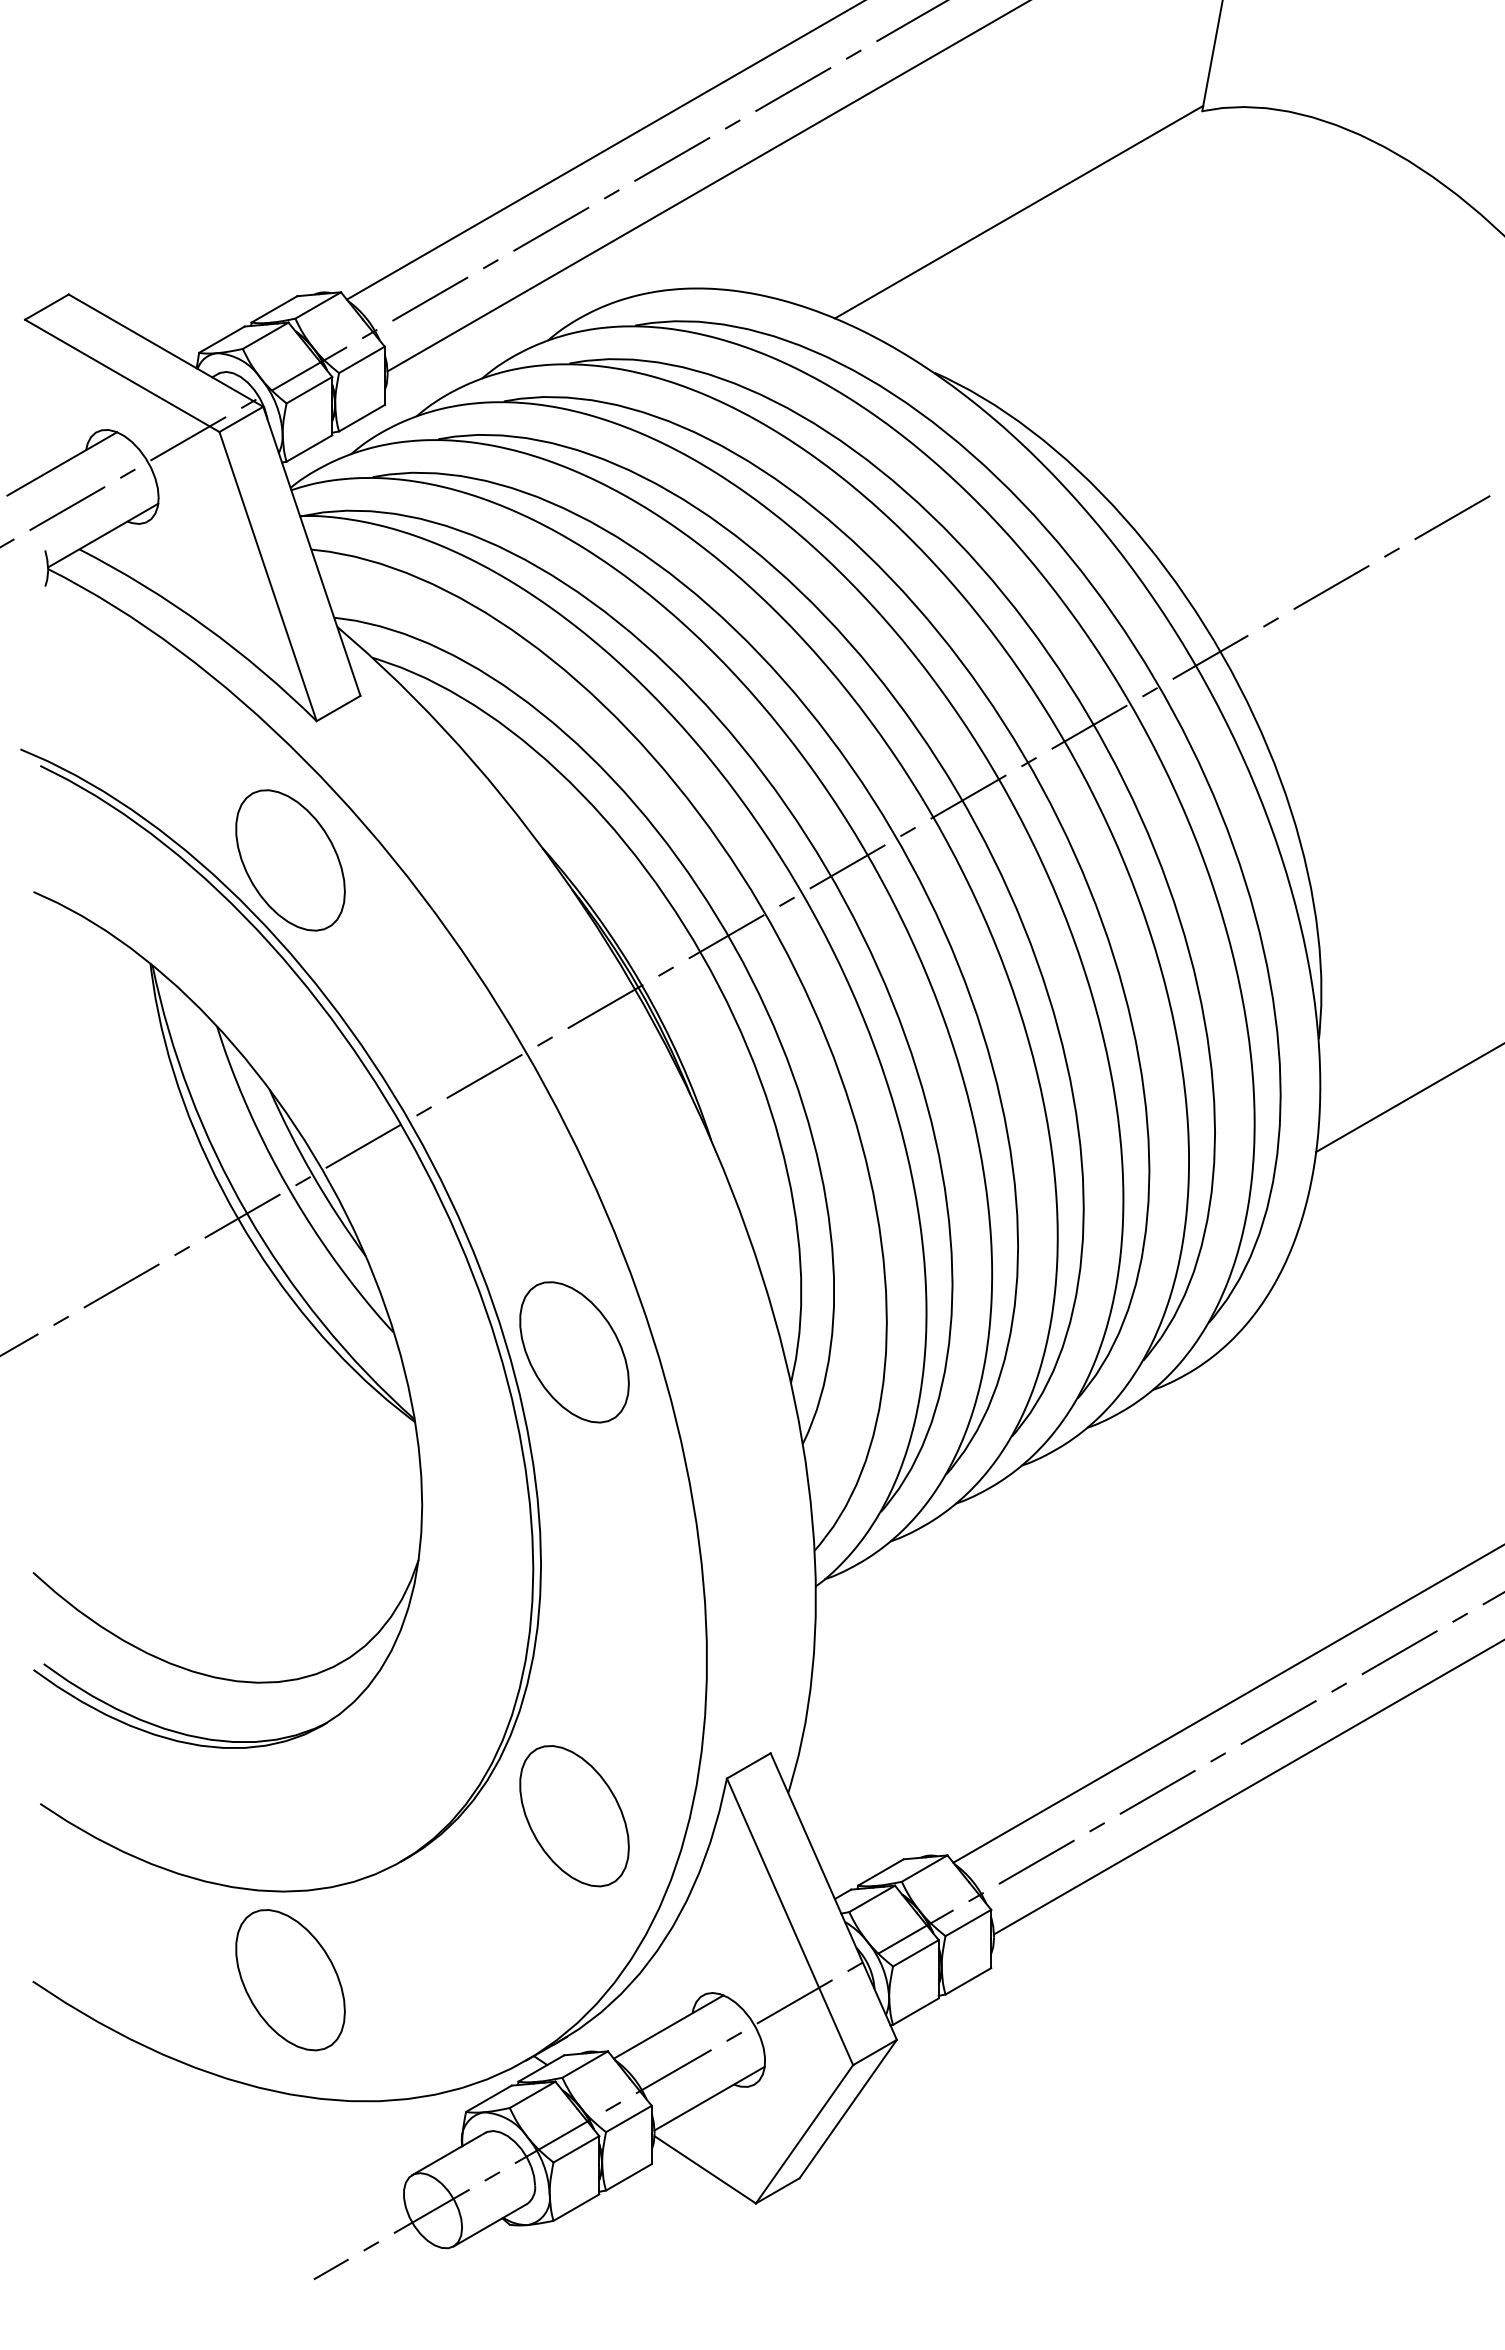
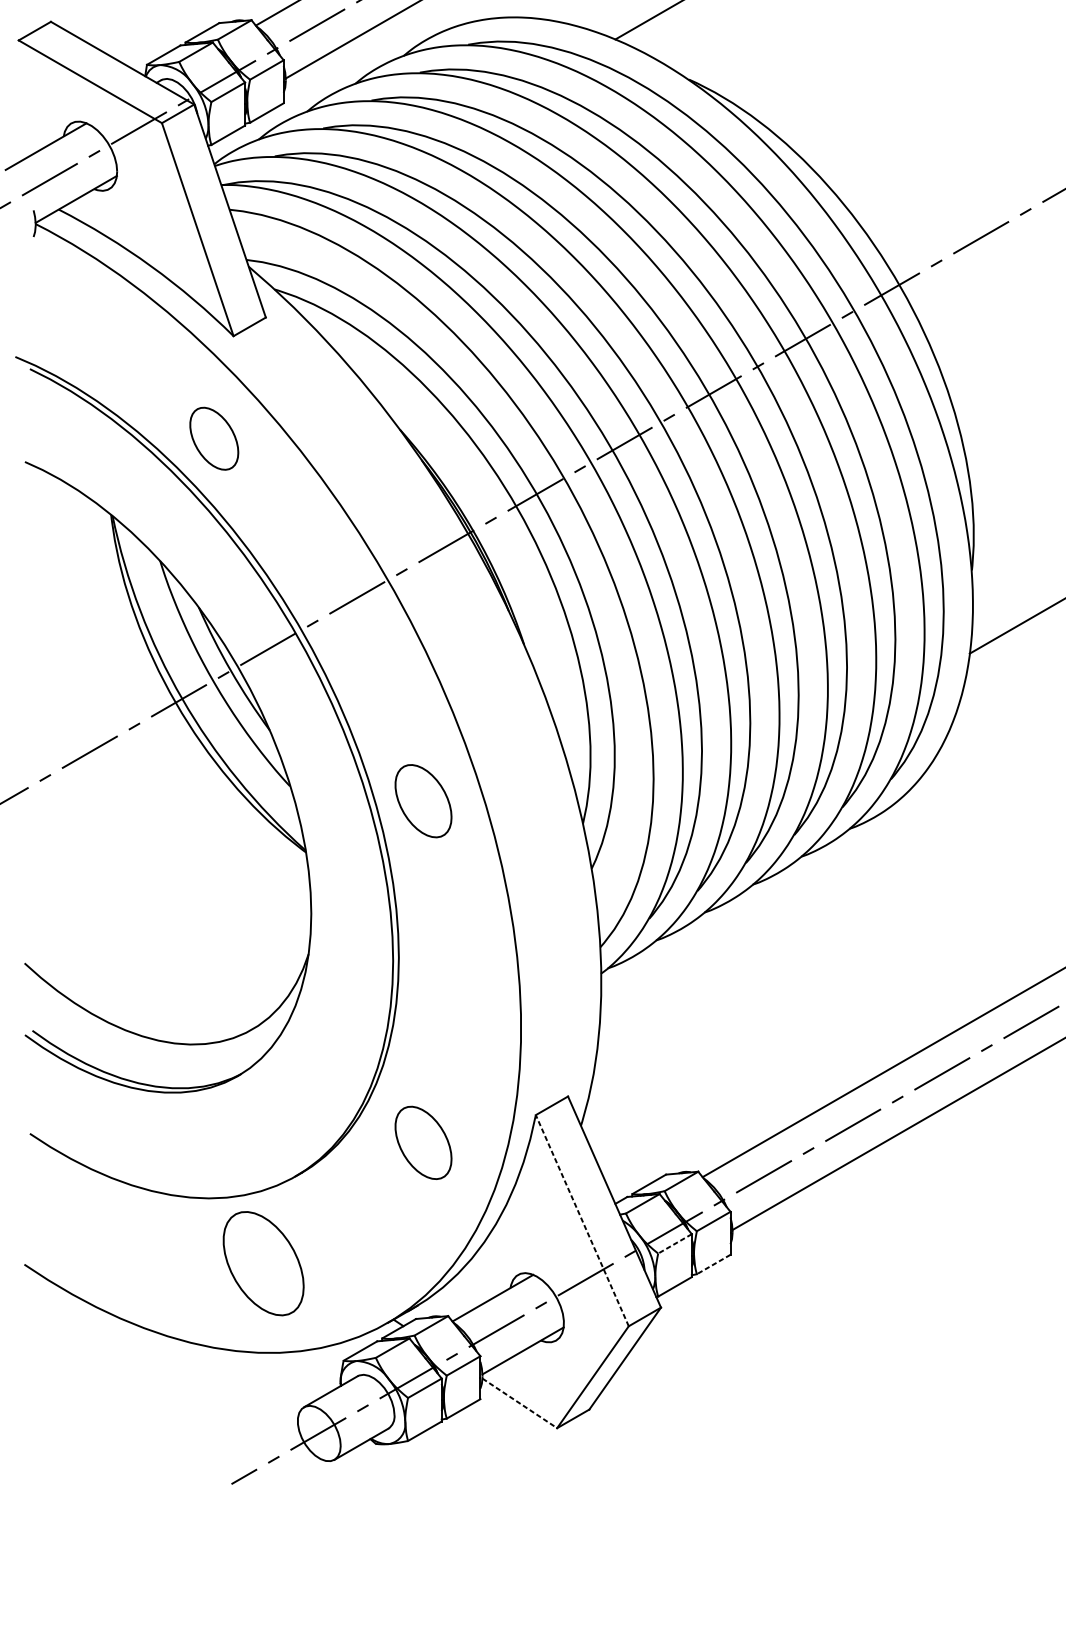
part: (290, 860) -> (214, 438), size x0.6
part: (574, 1352) -> (423, 801), size x0.7
part: (574, 1816) -> (423, 1143), size x0.7
line: (790, 1921) -> (582, 1220), solid -> dashed
line: (915, 1953) -> (674, 1244), solid -> dashed
part: (290, 1980) -> (263, 1263), moved
line: (967, 1981) -> (713, 1264), solid -> dashed
line: (705, 2169) -> (520, 1403), solid -> dashed

